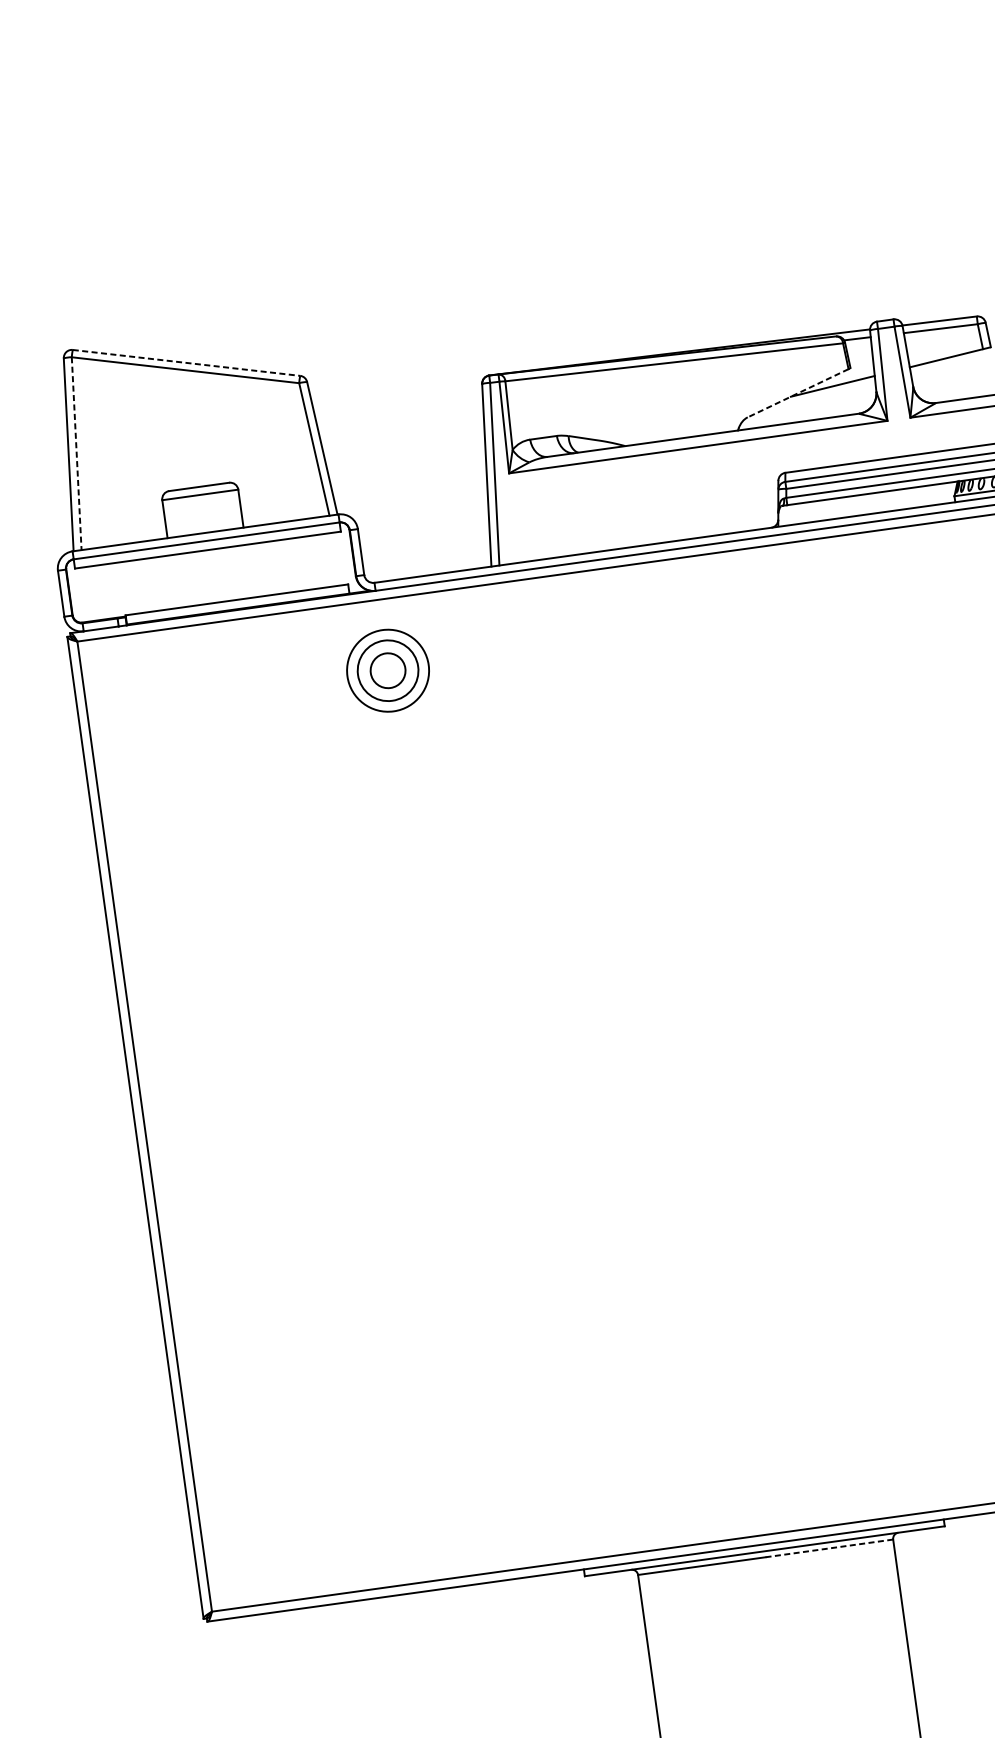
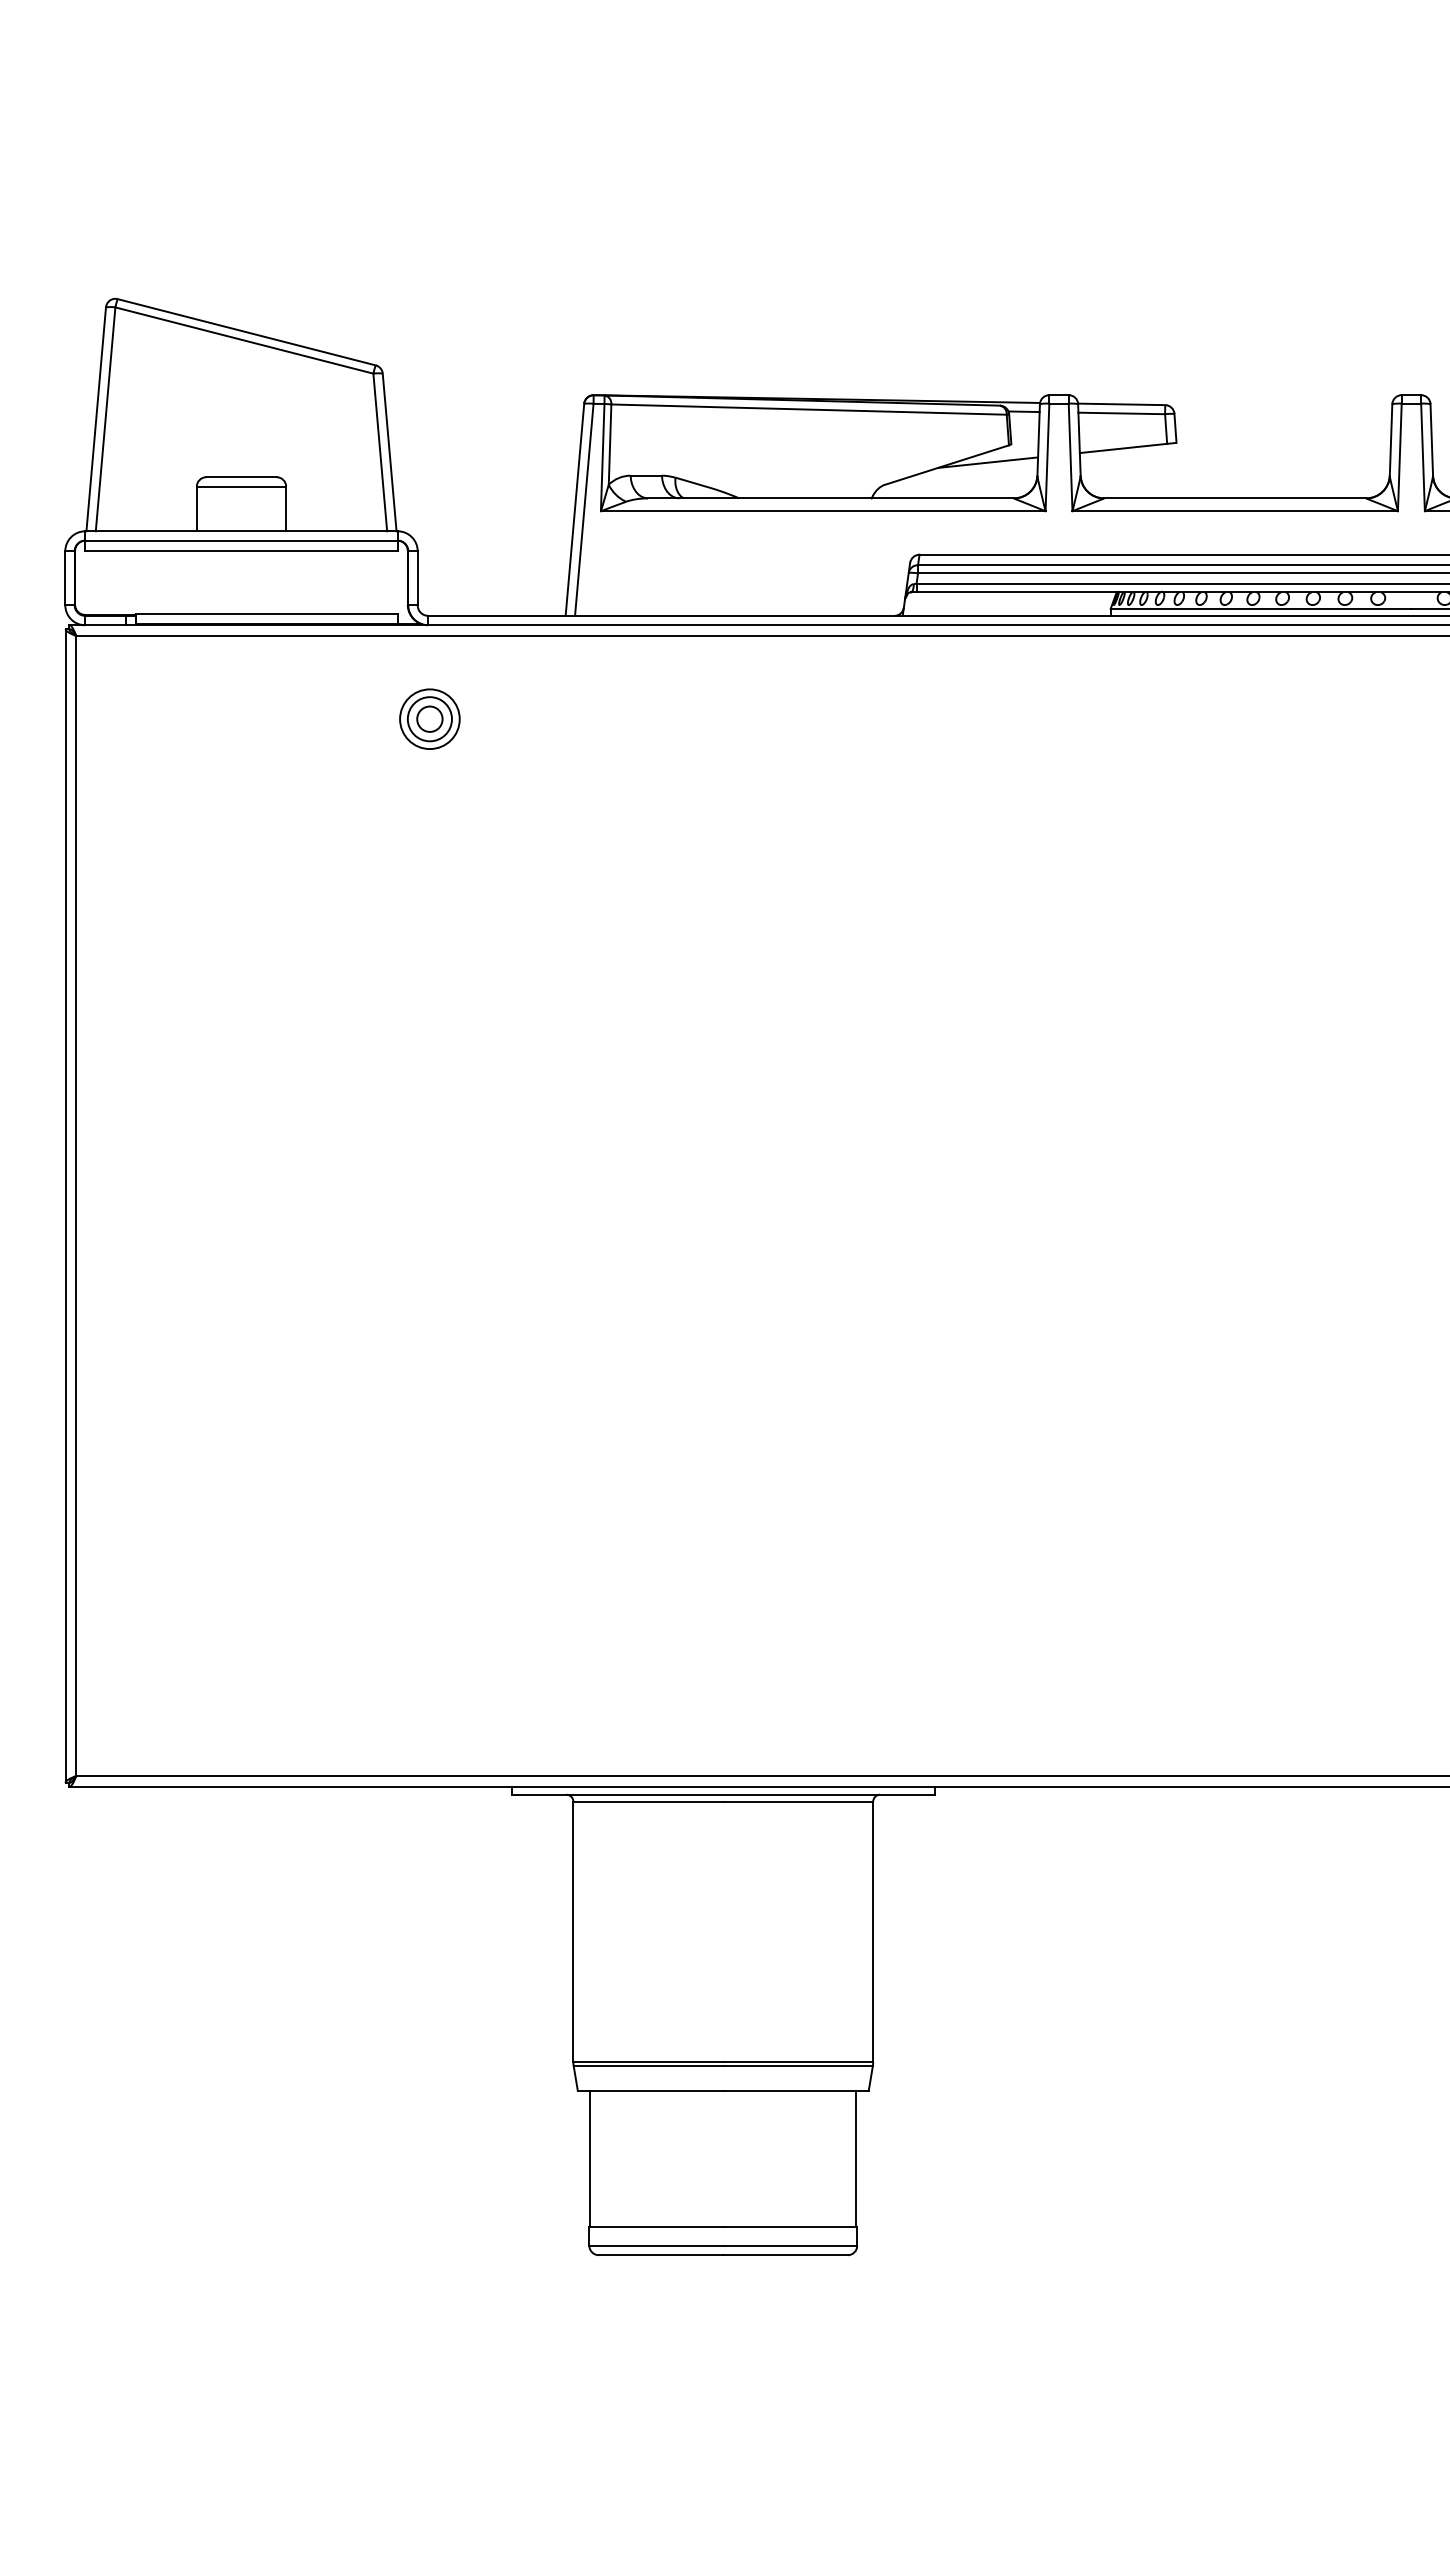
line: (187, 363) -> (247, 332), dashed -> solid
line: (797, 393) -> (946, 465), dashed -> solid
line: (76, 453) -> (105, 419), dashed -> solid
part: (387, 670) -> (429, 718), size x0.62
line: (829, 1548) -> (798, 1801), dashed -> solid

